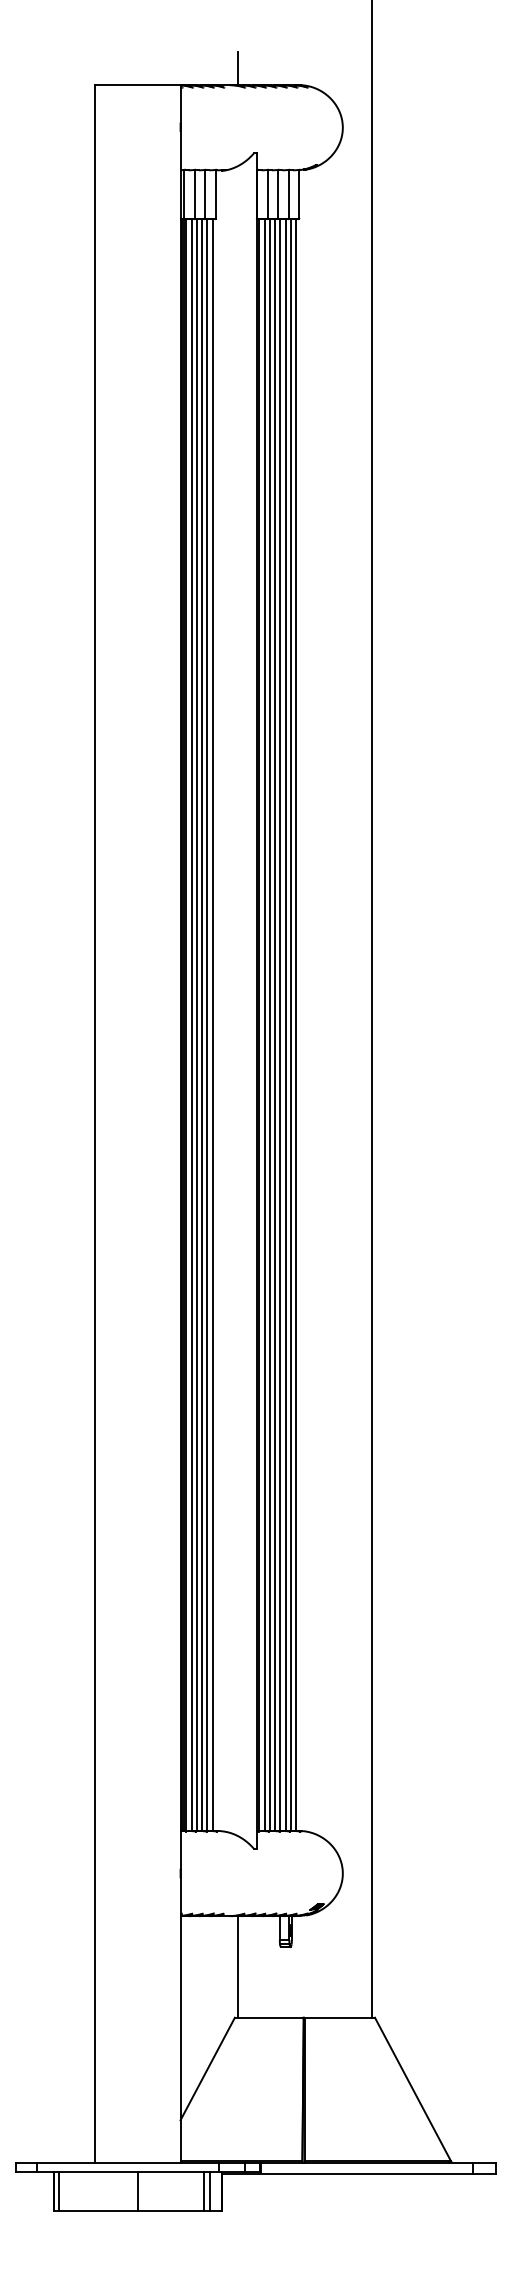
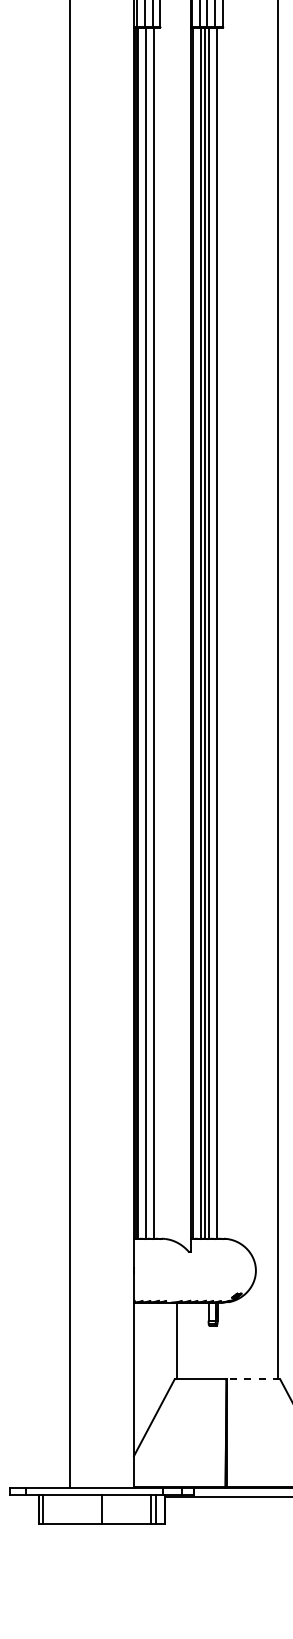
line: (192, 1024) -> (142, 632), removed
line: (202, 1024) -> (150, 632), removed
line: (212, 1024) -> (158, 632), removed
line: (265, 1024) -> (197, 632), removed
line: (285, 1024) -> (212, 632), removed
line: (296, 1024) -> (221, 632), removed
line: (339, 2017) -> (253, 1378), solid -> dashed

